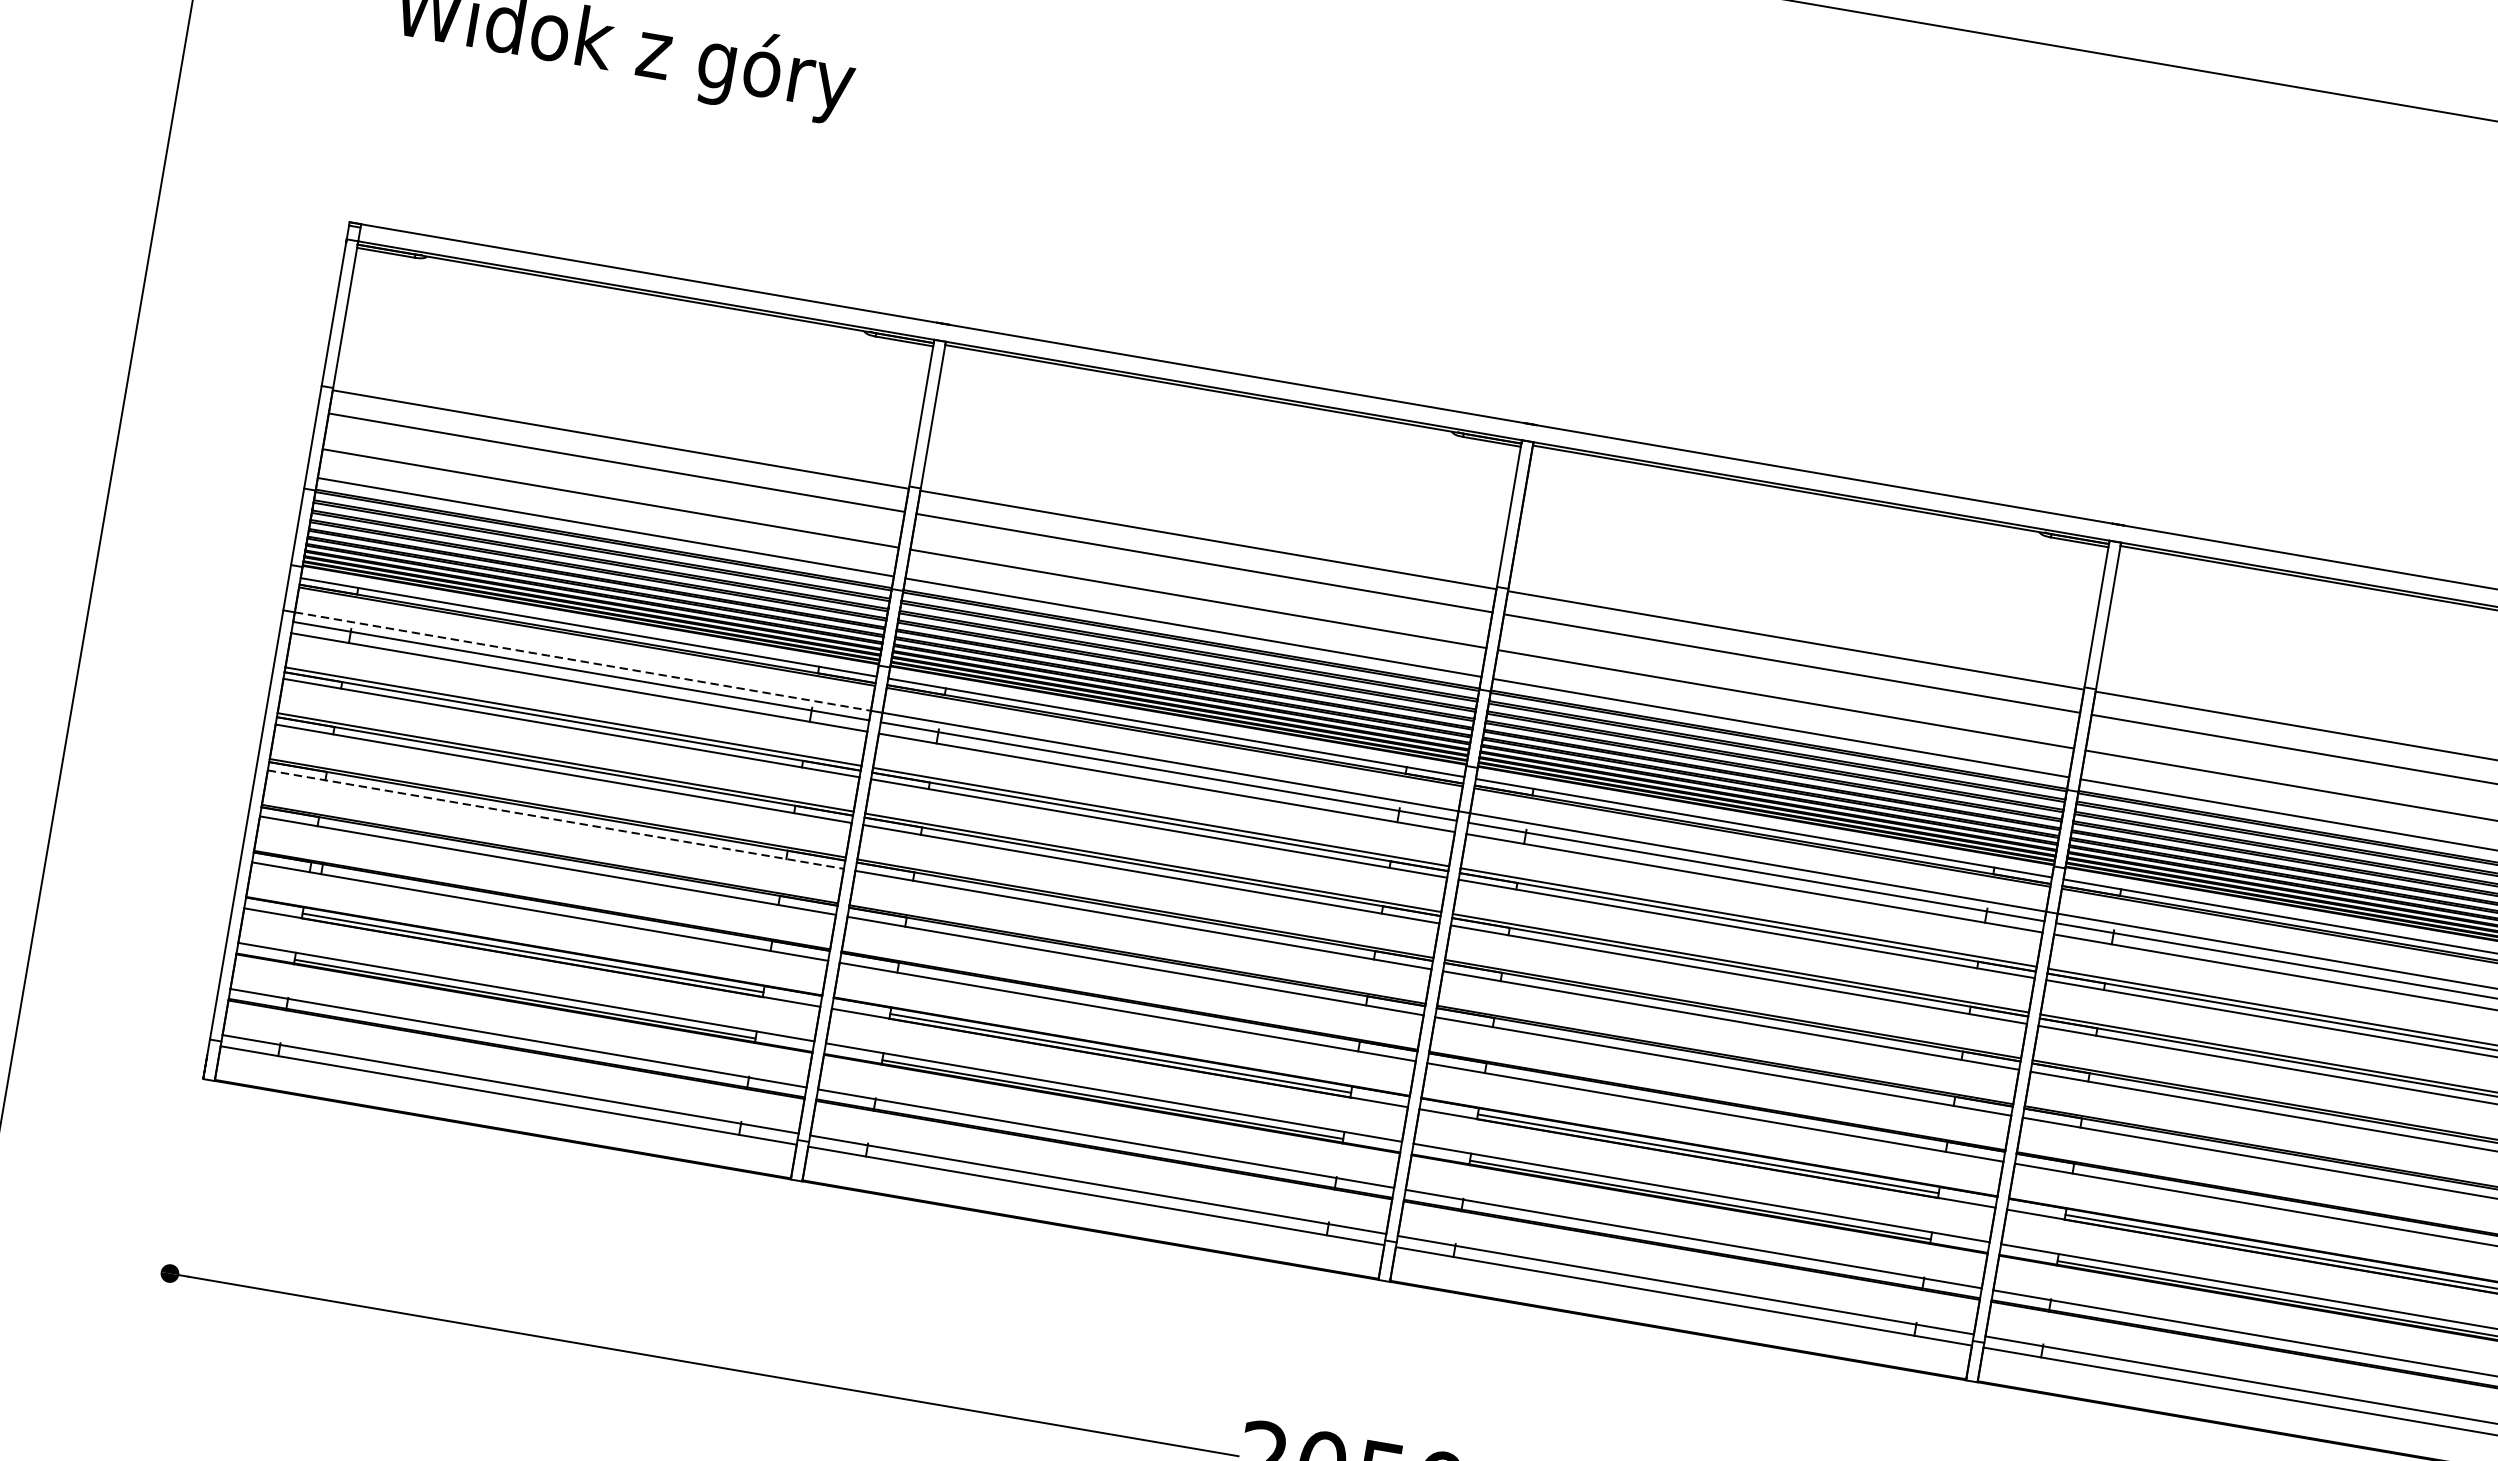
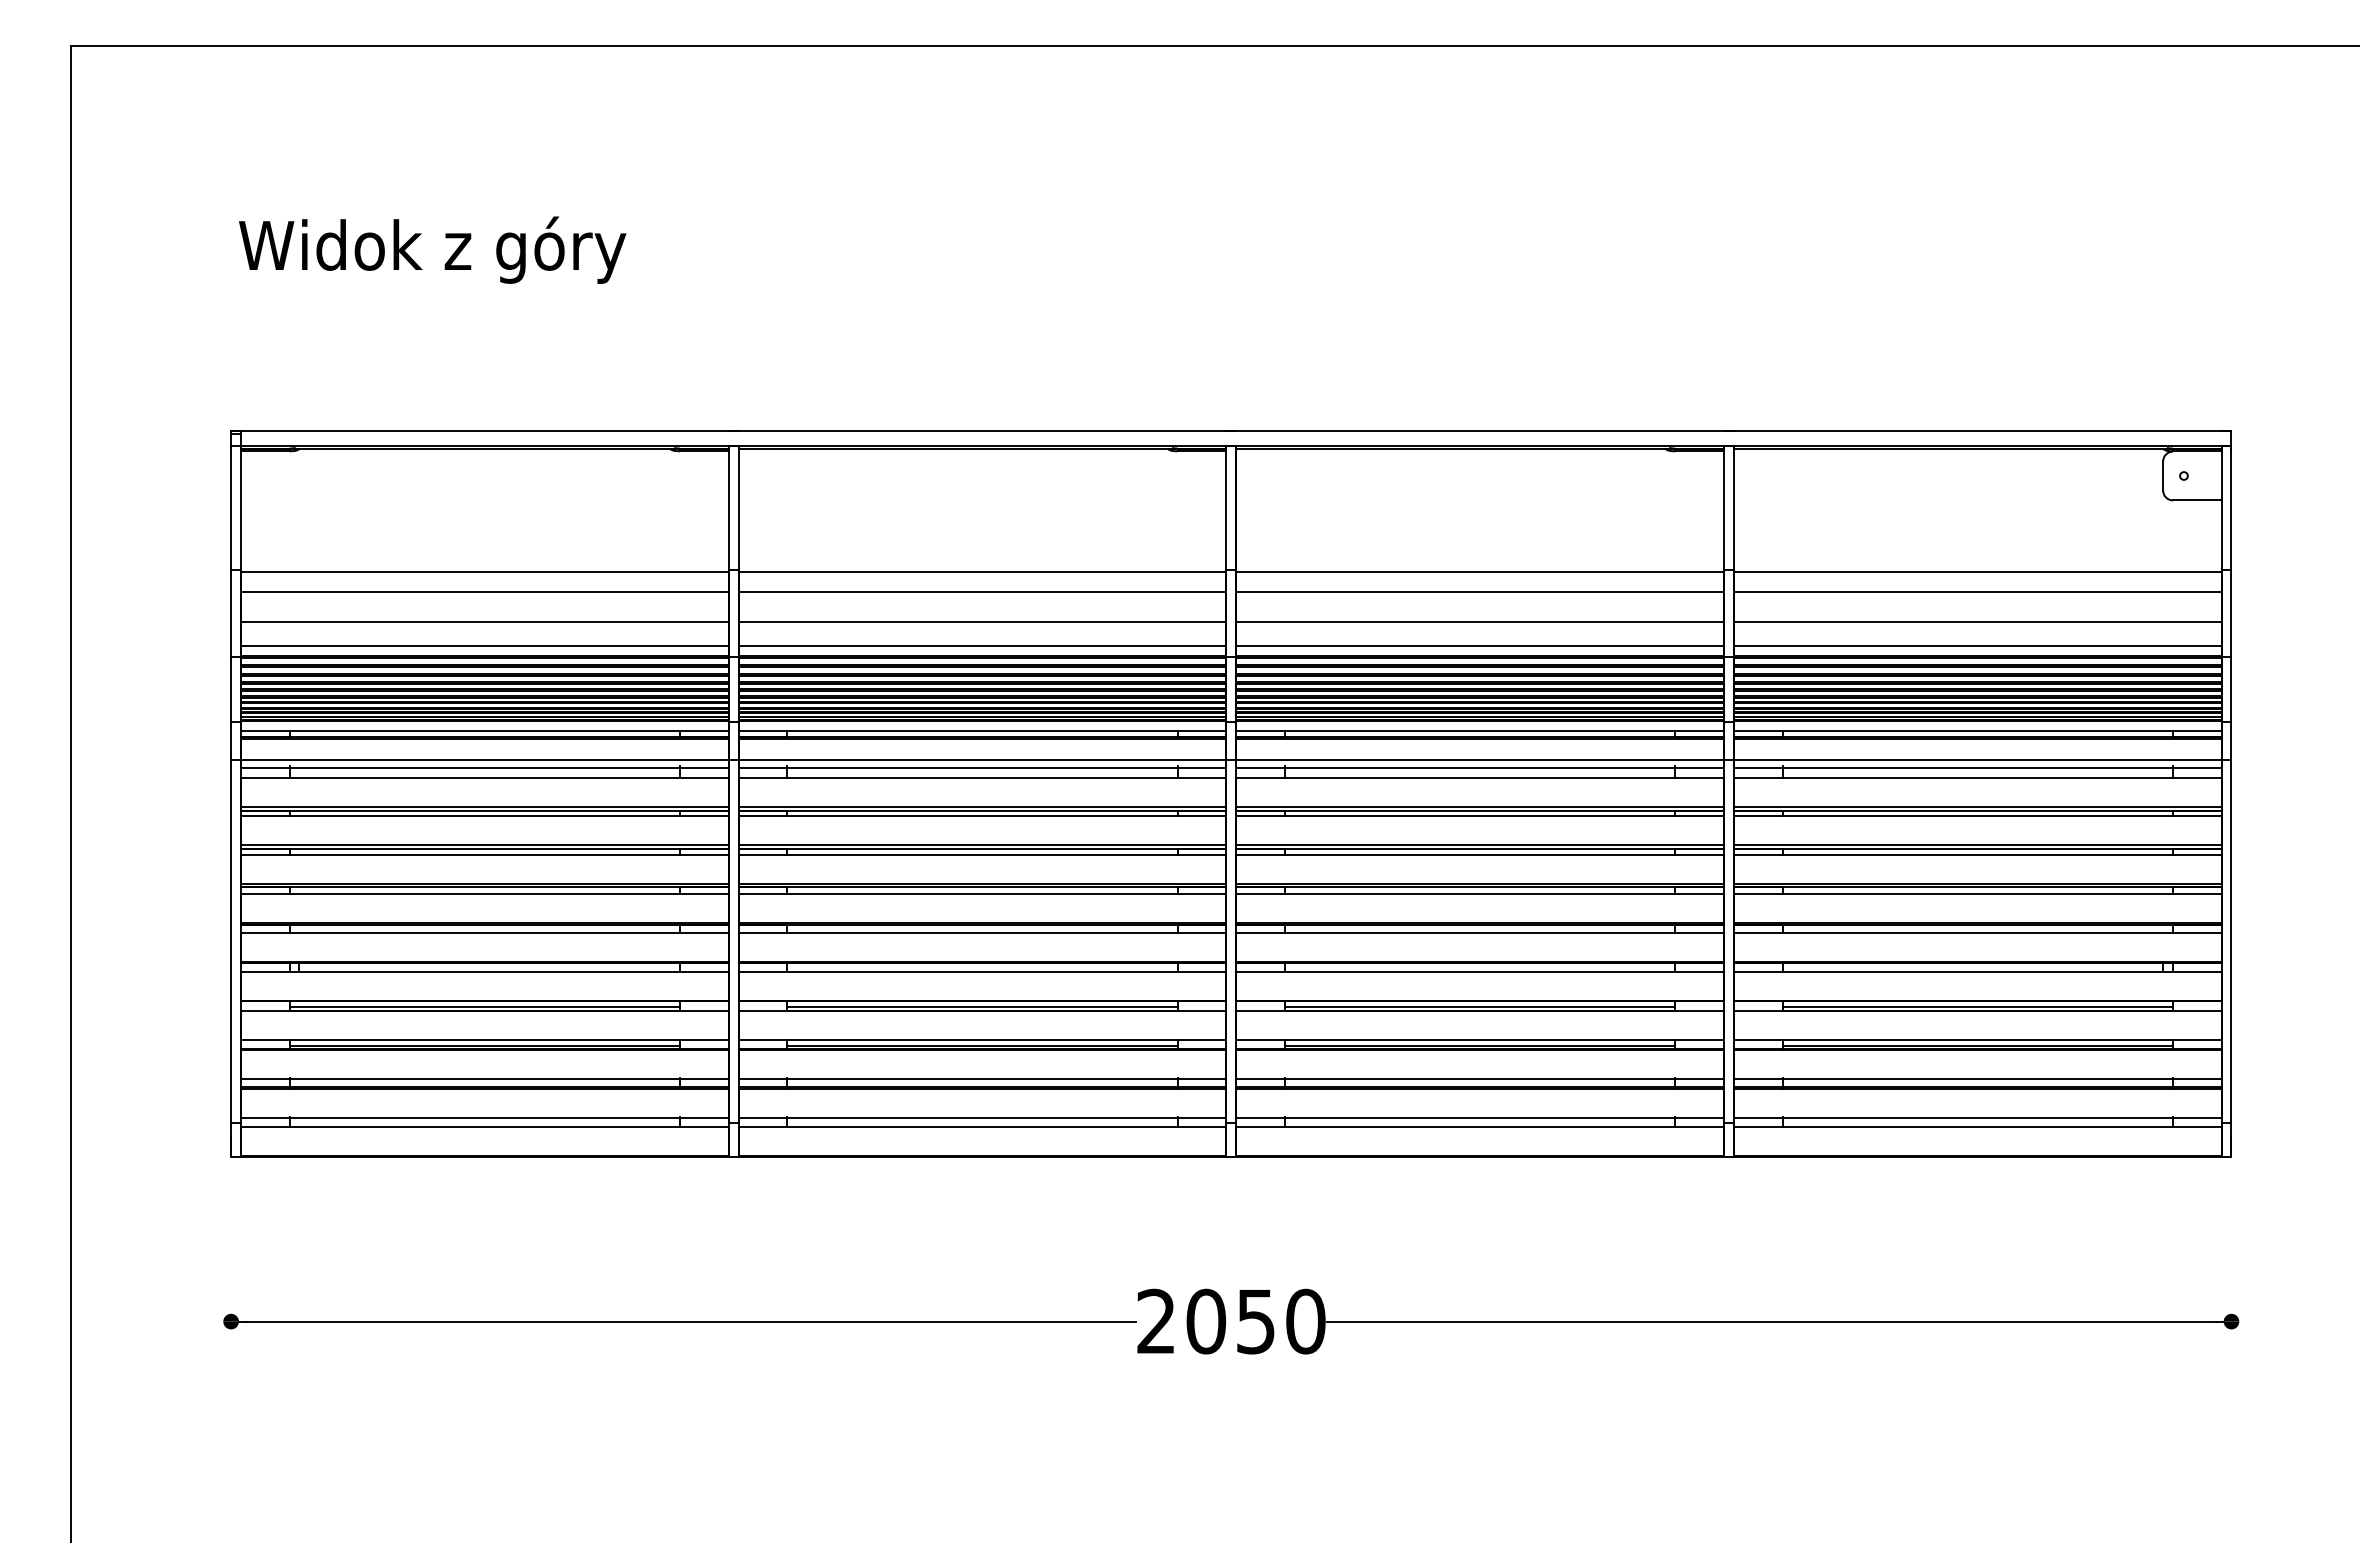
line: (582, 660) -> (484, 759), dashed -> solid
line: (555, 819) -> (484, 893), dashed -> solid

